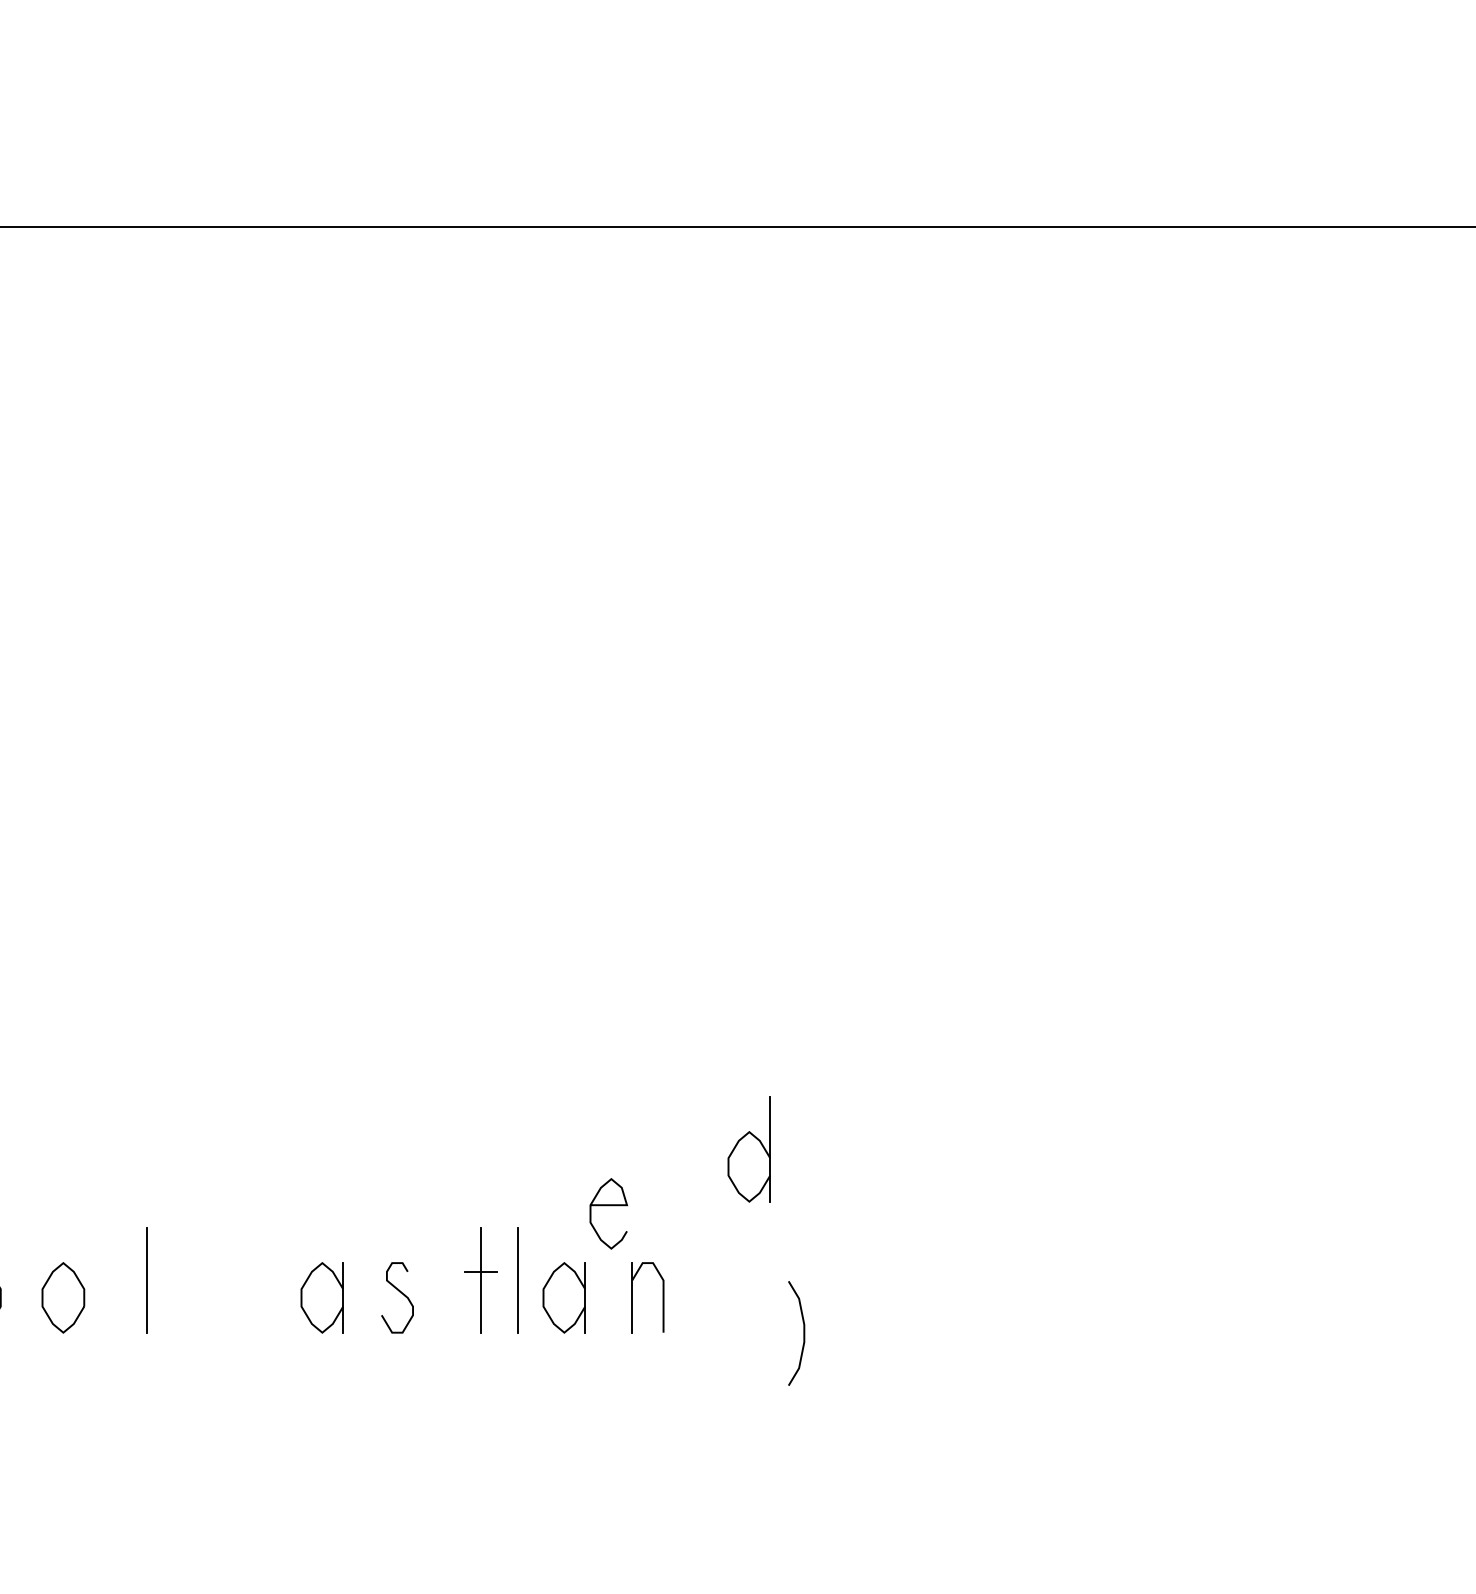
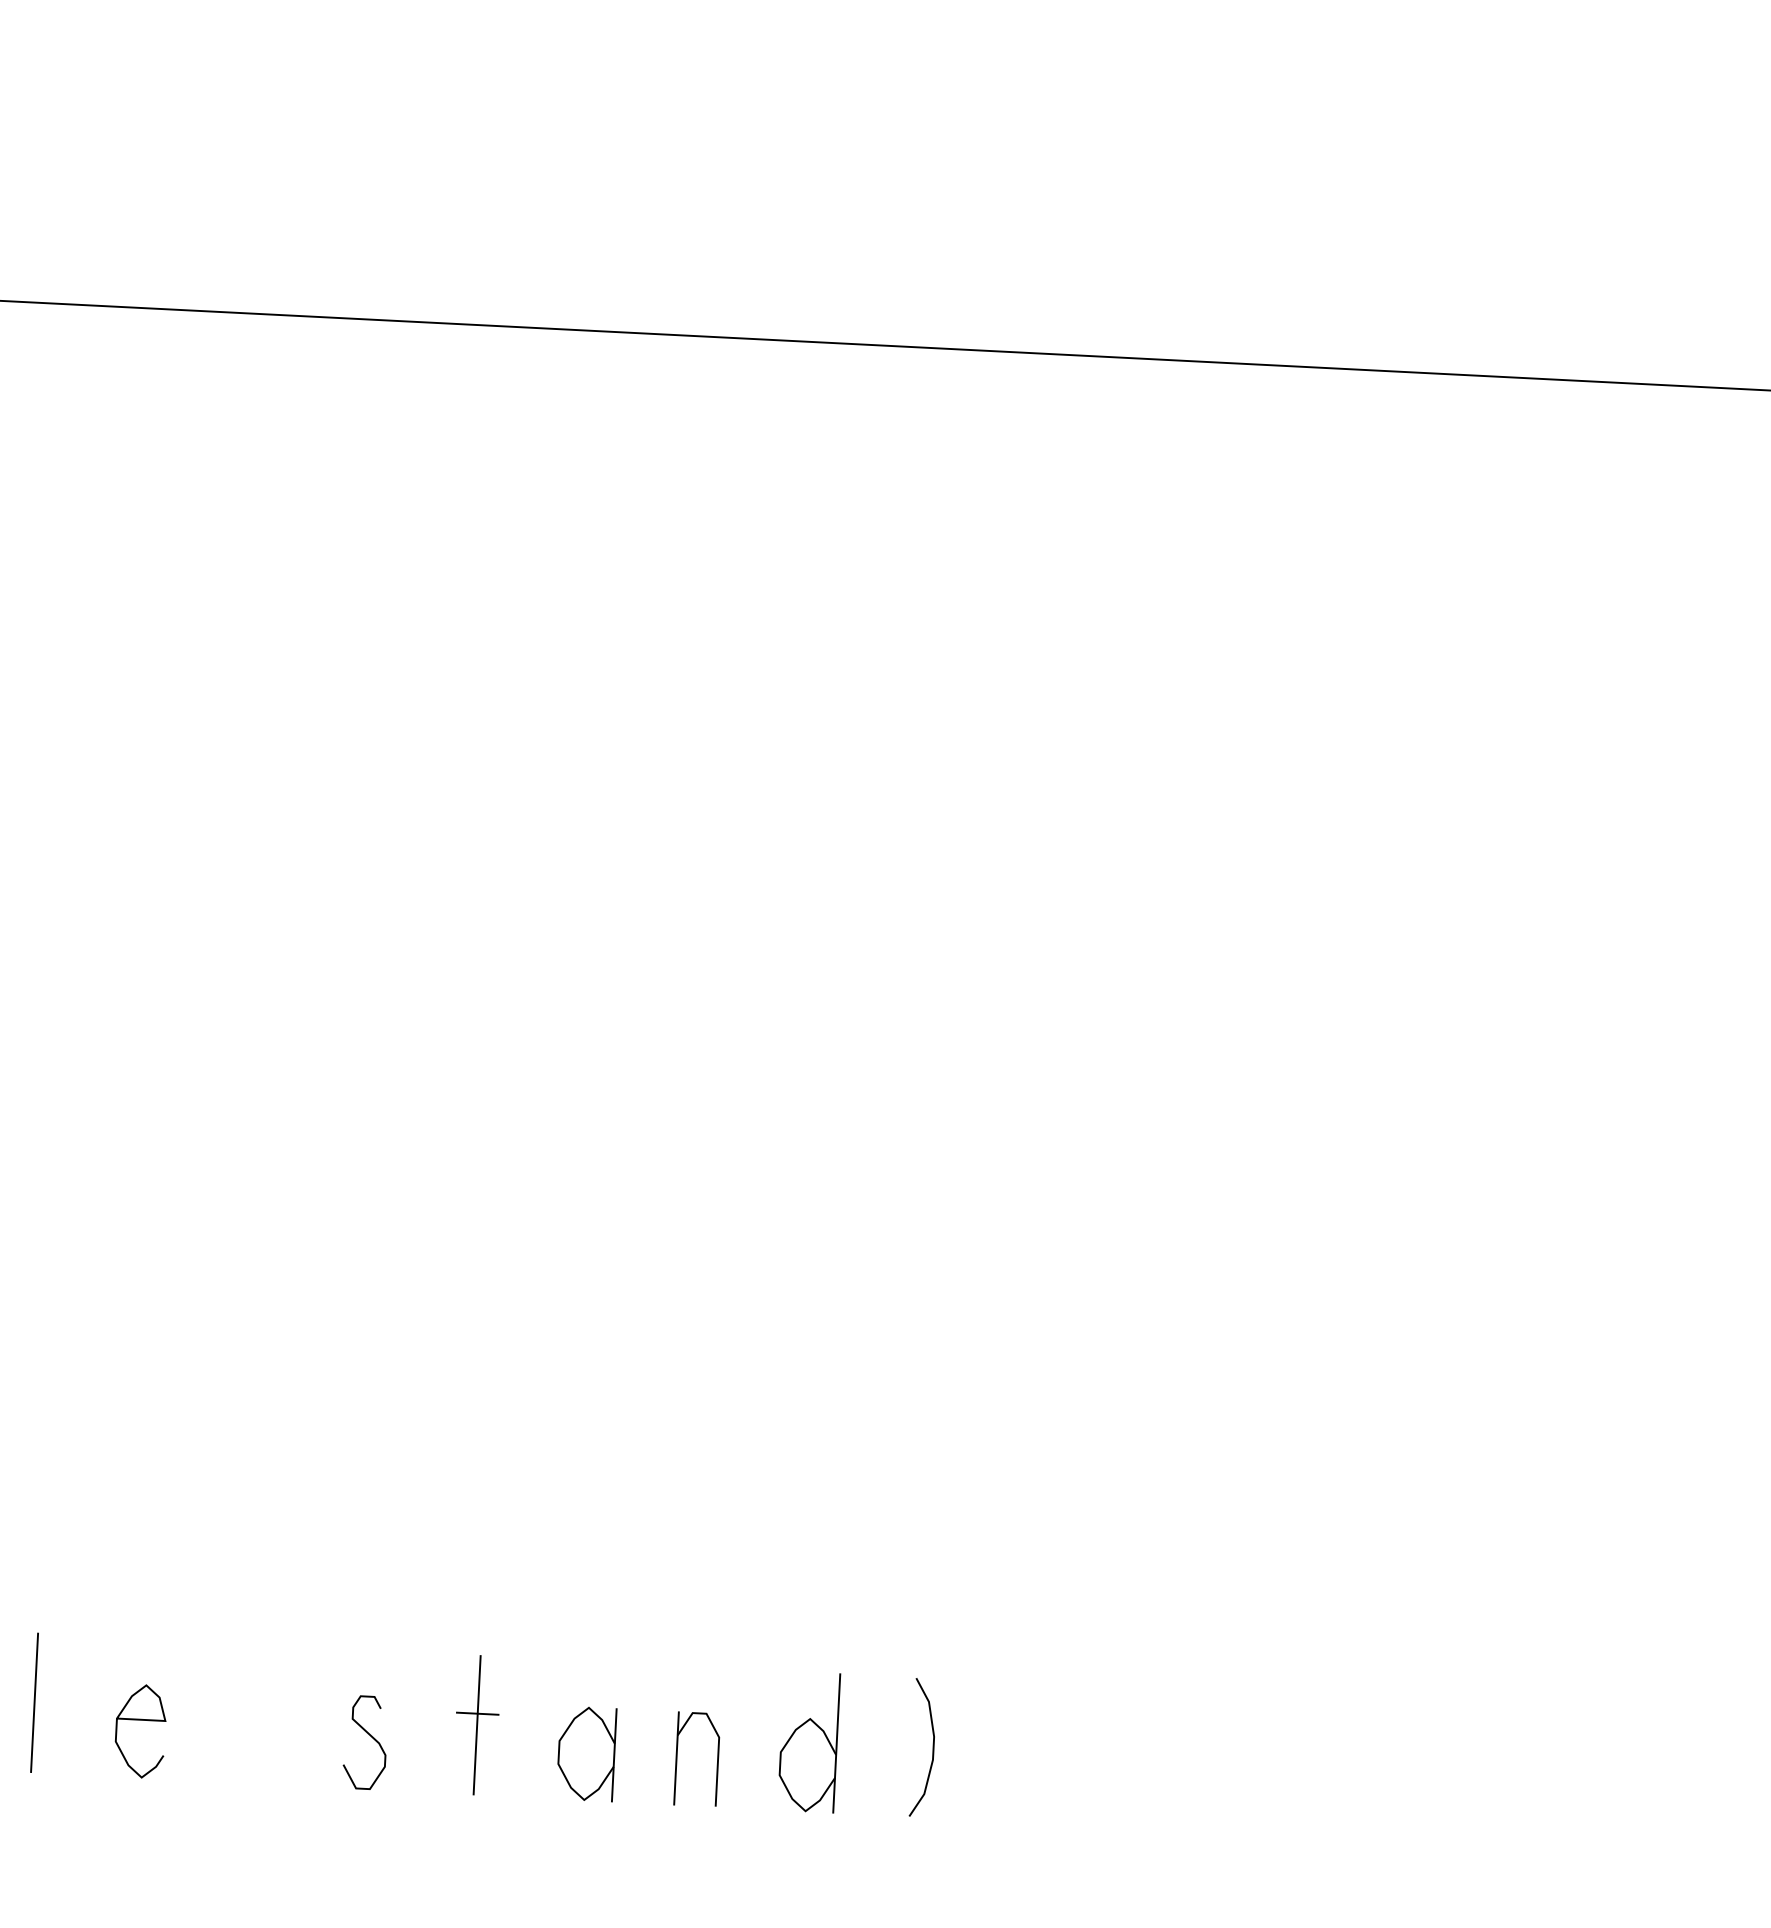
part: (748, 1149) -> (807, 1741), moved
curve: (608, 1206) -> (140, 1721), moved
line: (517, 1280) -> (525, 1727), removed
part: (321, 1297) -> (264, 1737), removed
curve: (803, 1333) -> (932, 1748), moved

